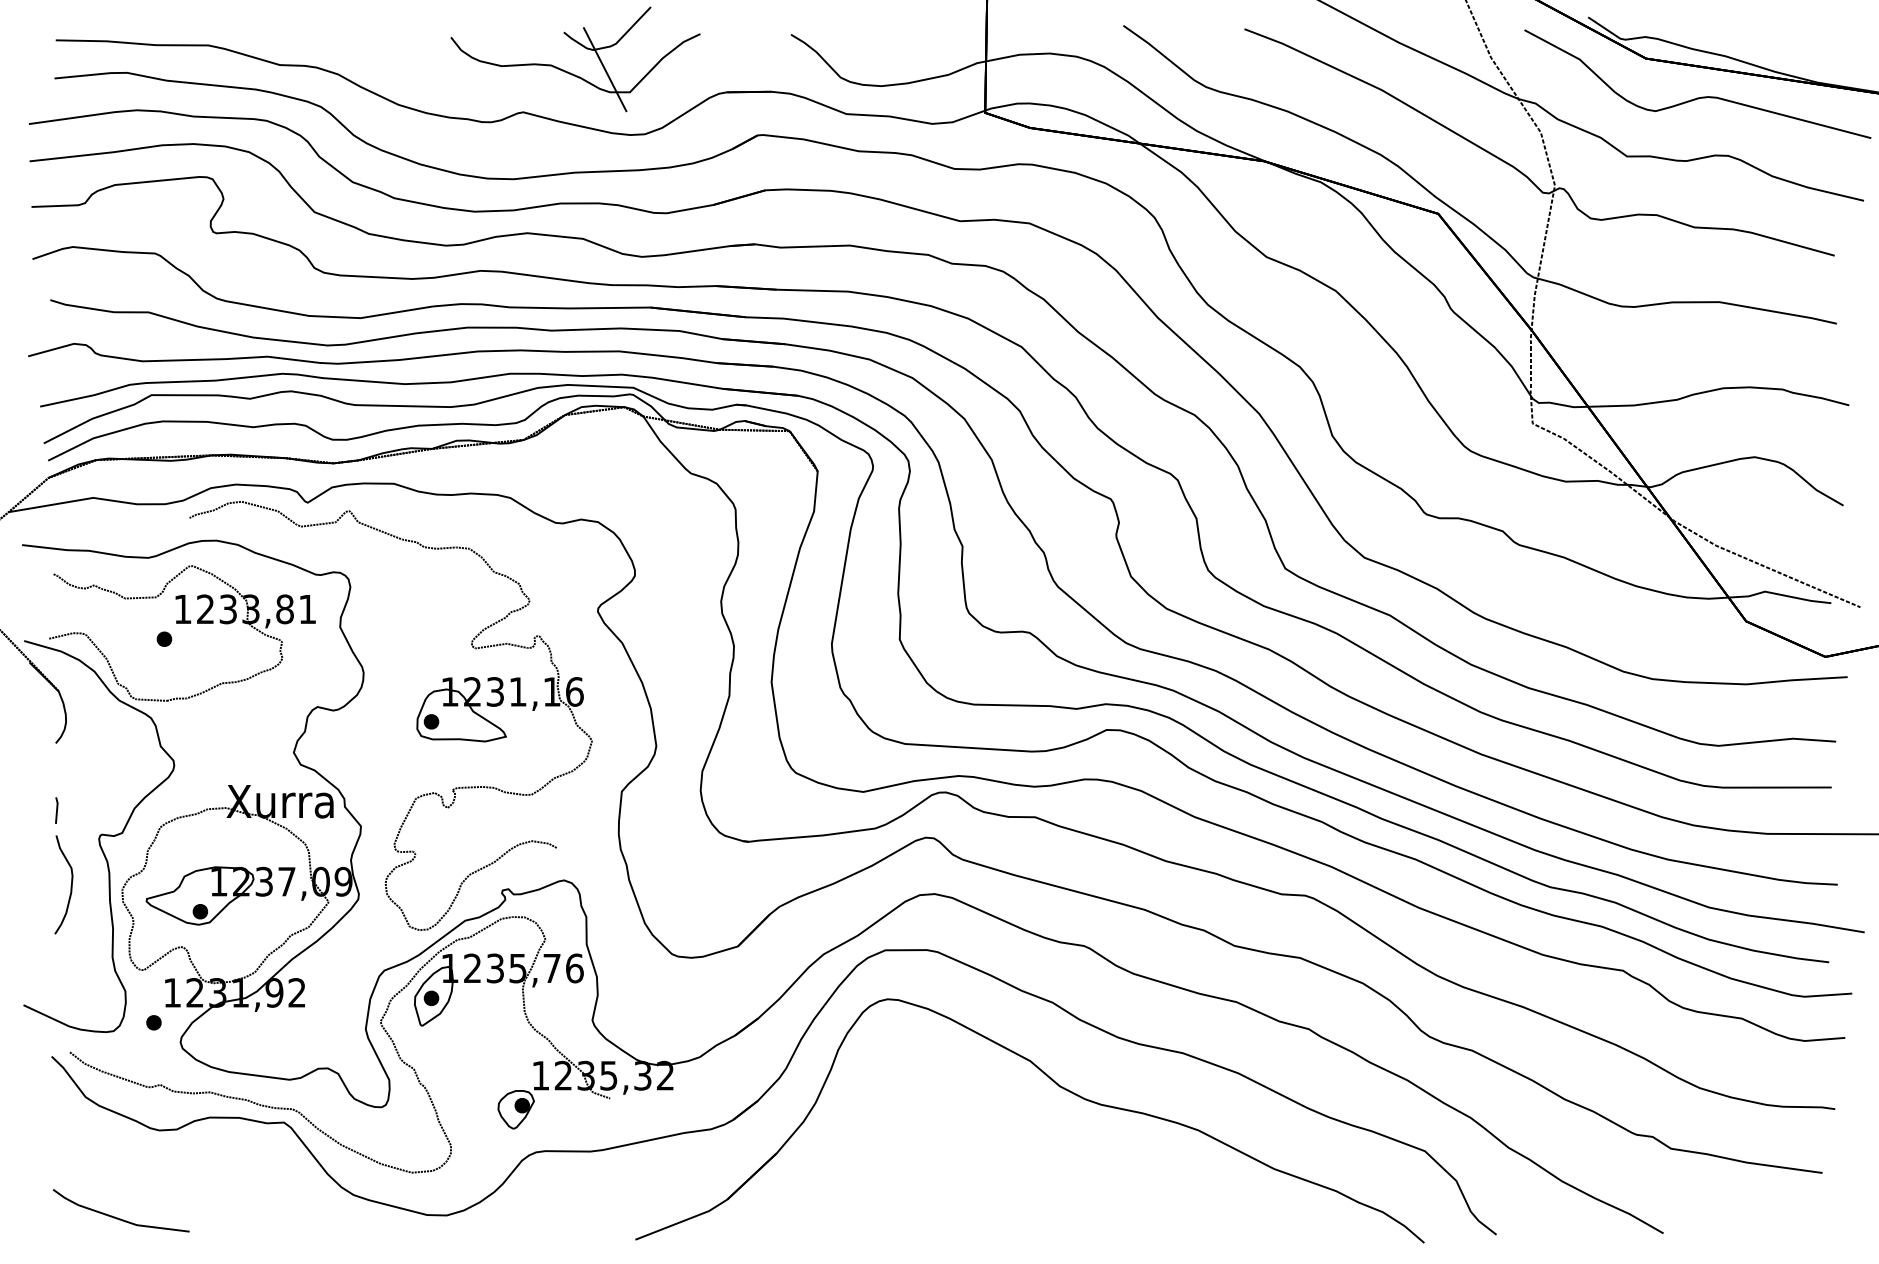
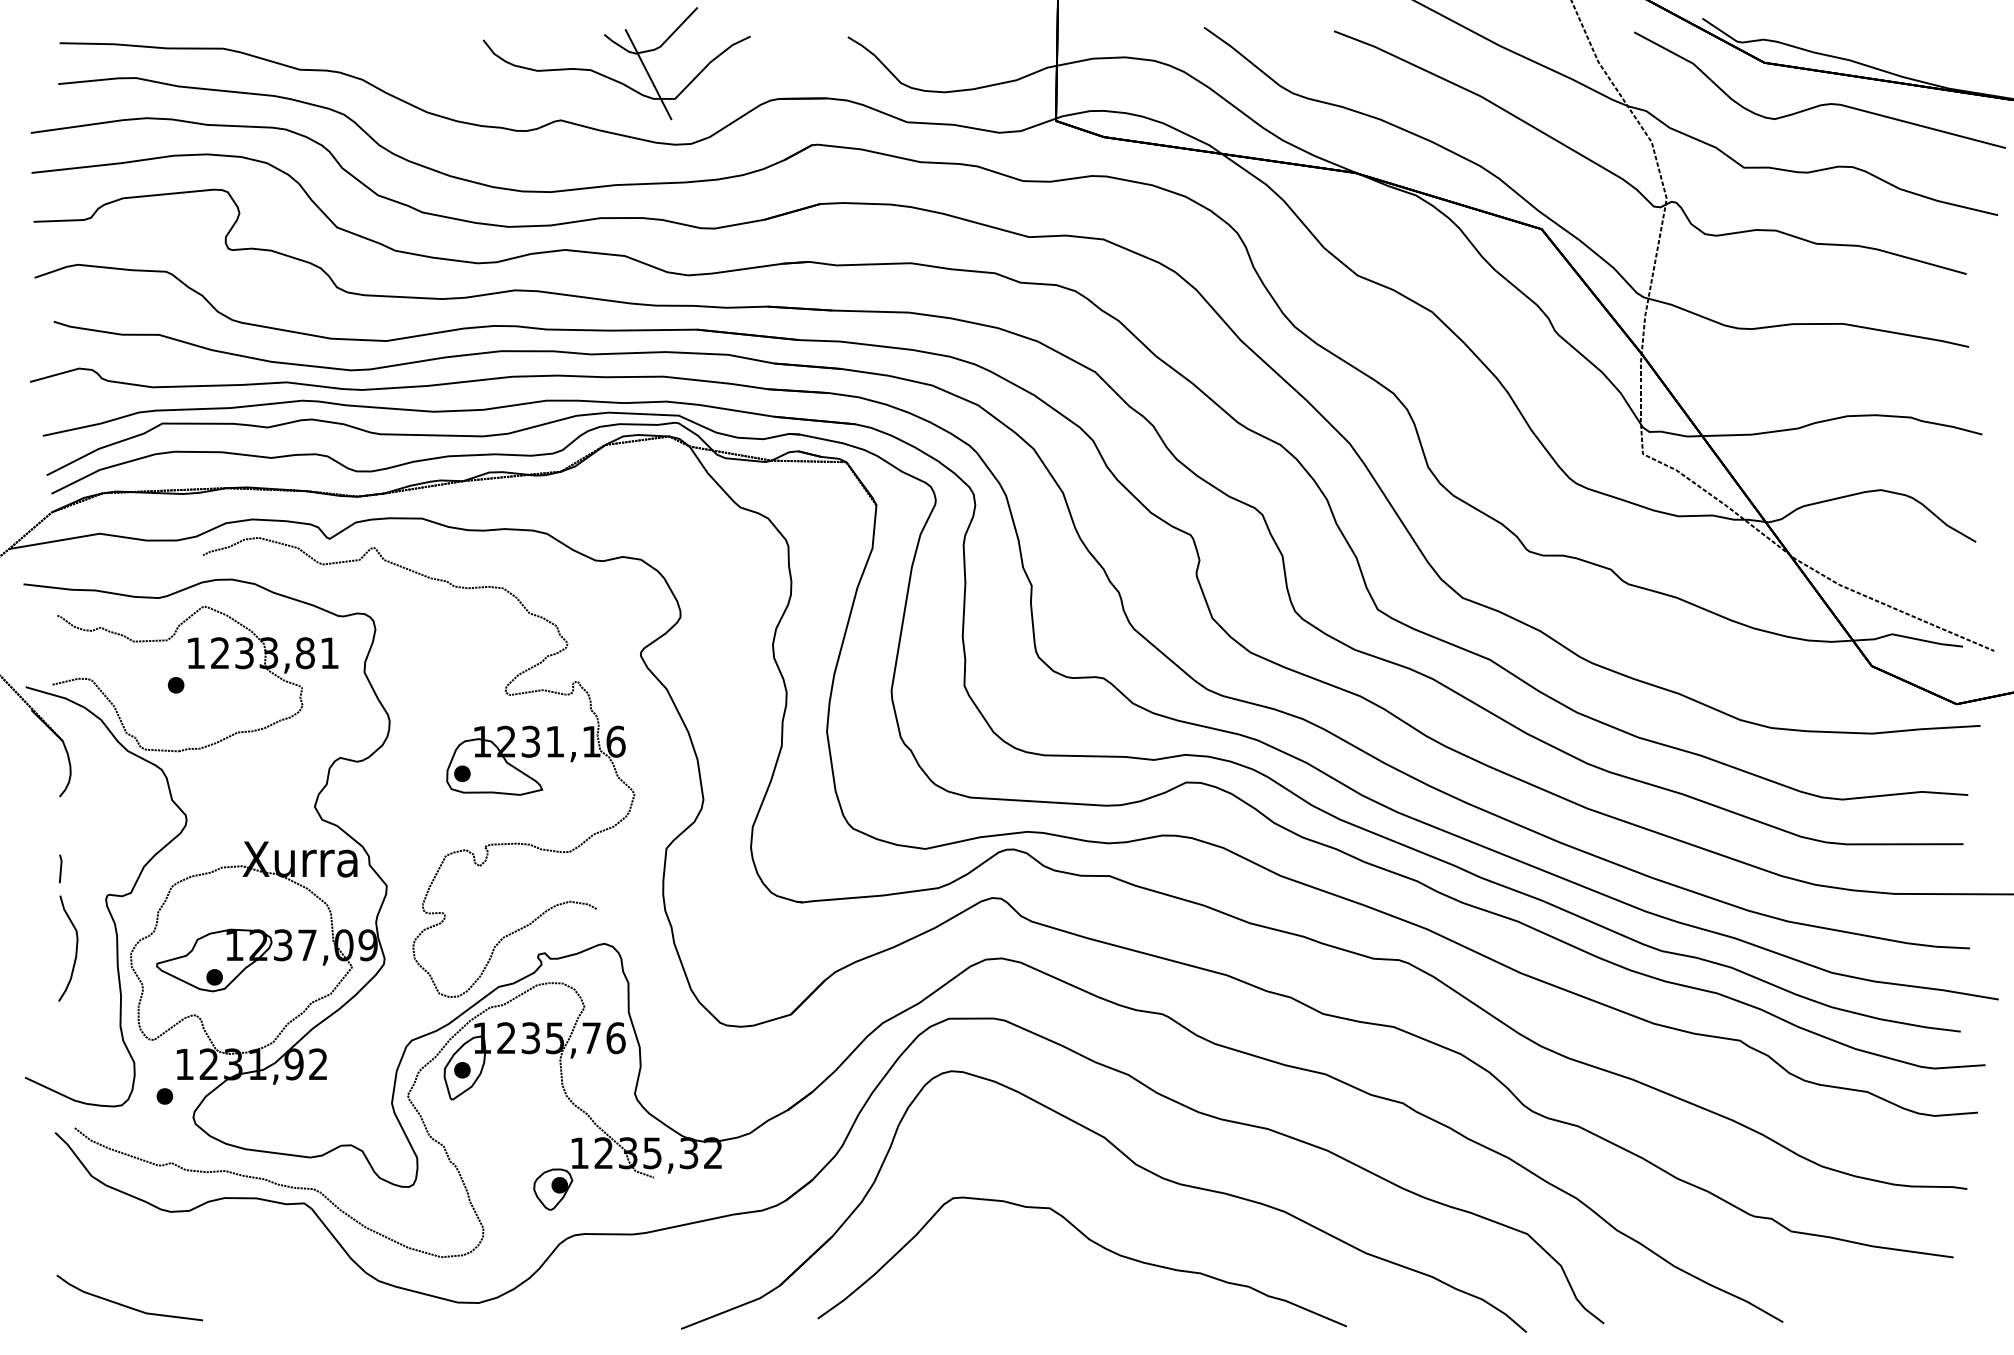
part: (1017, 1158) -> (1090, 1241), added

